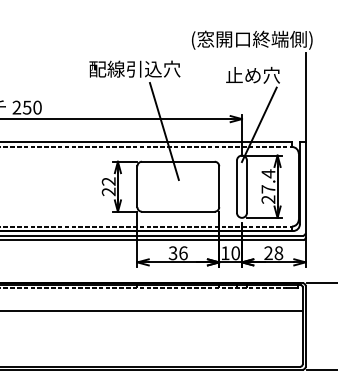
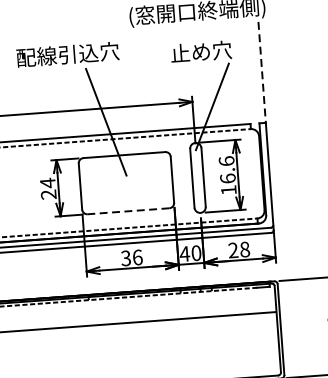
line: (305, 97) -> (262, 72), solid -> dashed
text: (108, 181) -> (47, 183), 22 -> 24
text: (268, 186) -> (227, 175), 27.4 -> 16.6
line: (177, 211) -> (127, 211), solid -> dashed
text: (224, 253) -> (183, 254), 10 -> 40

